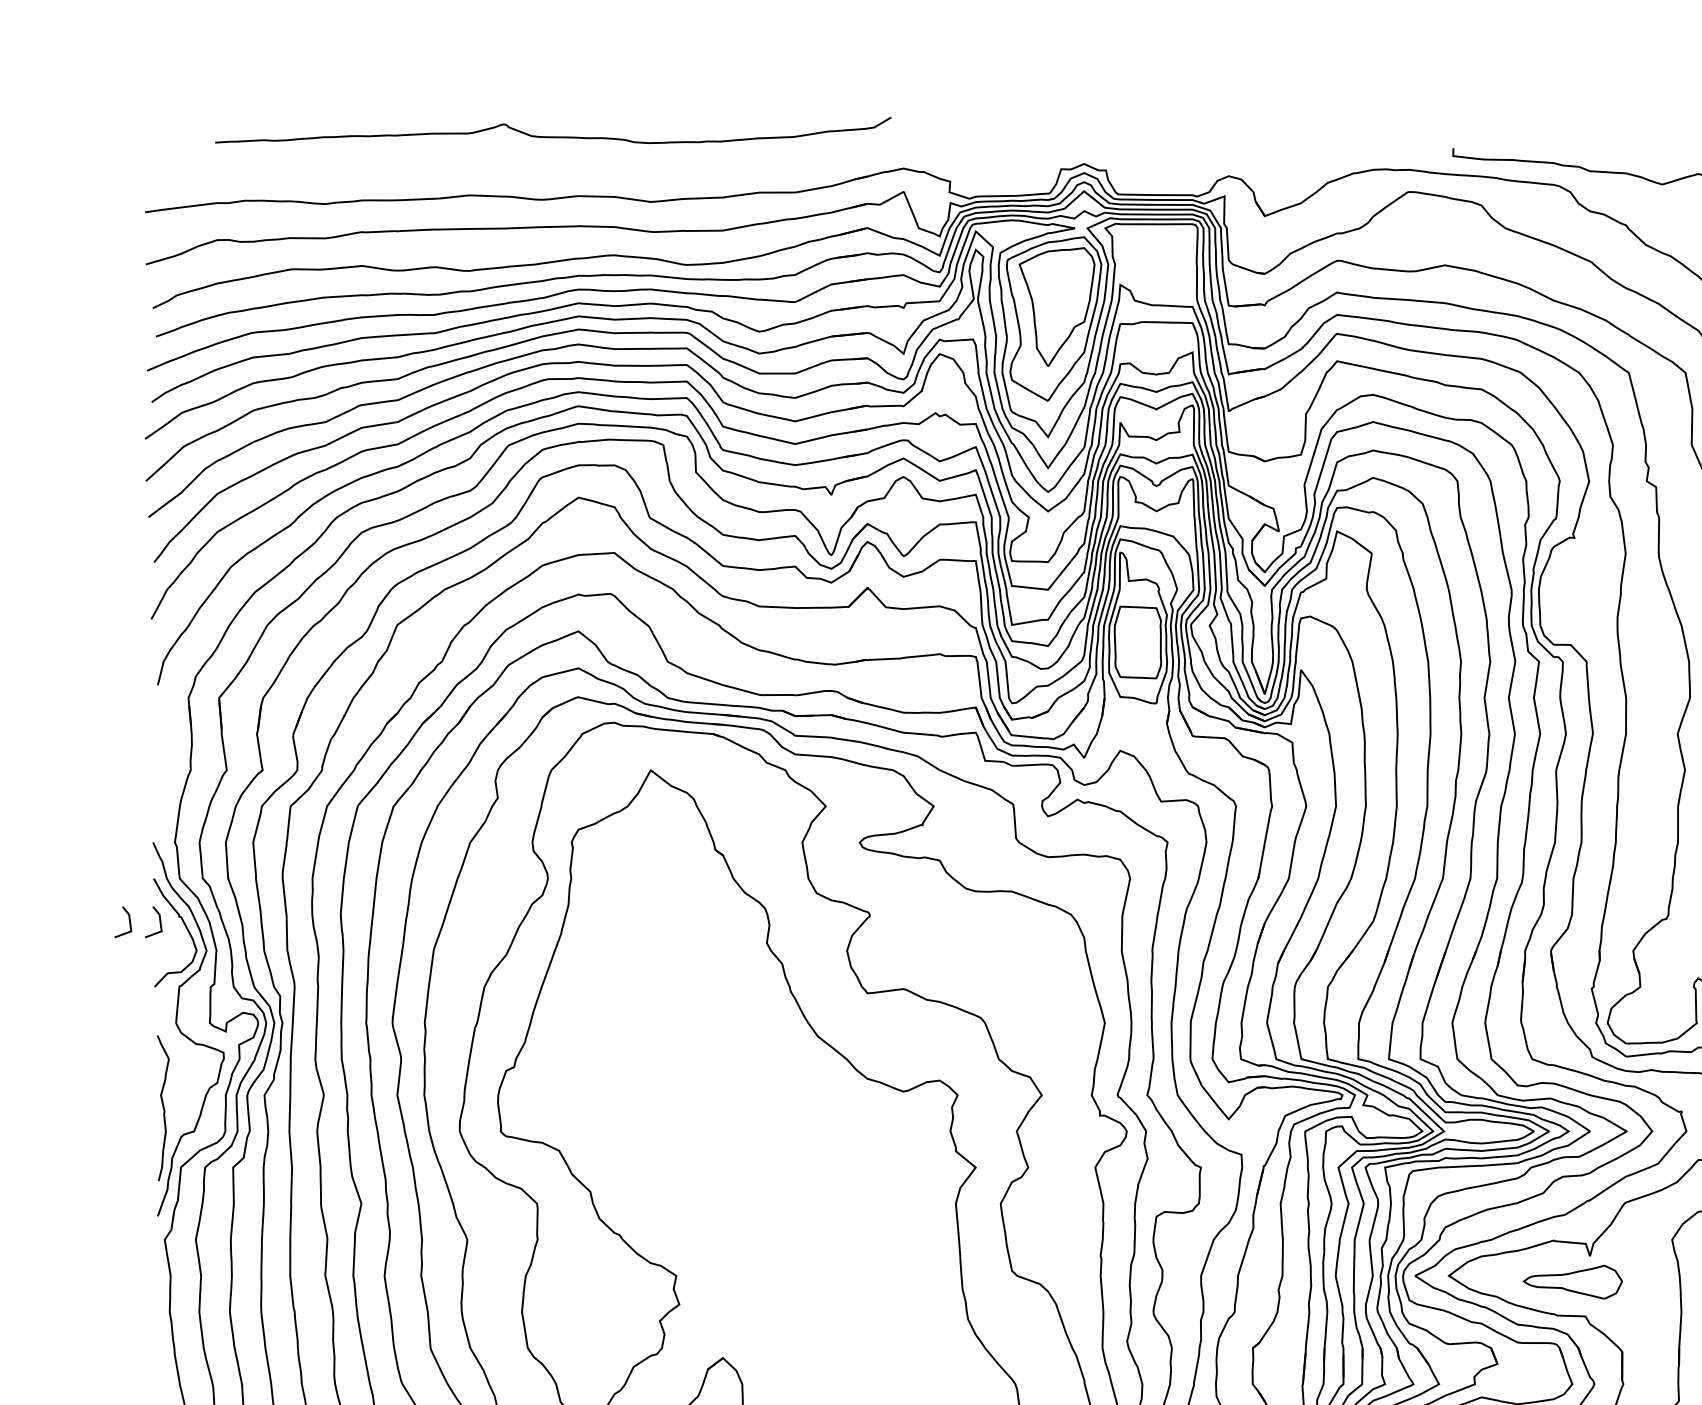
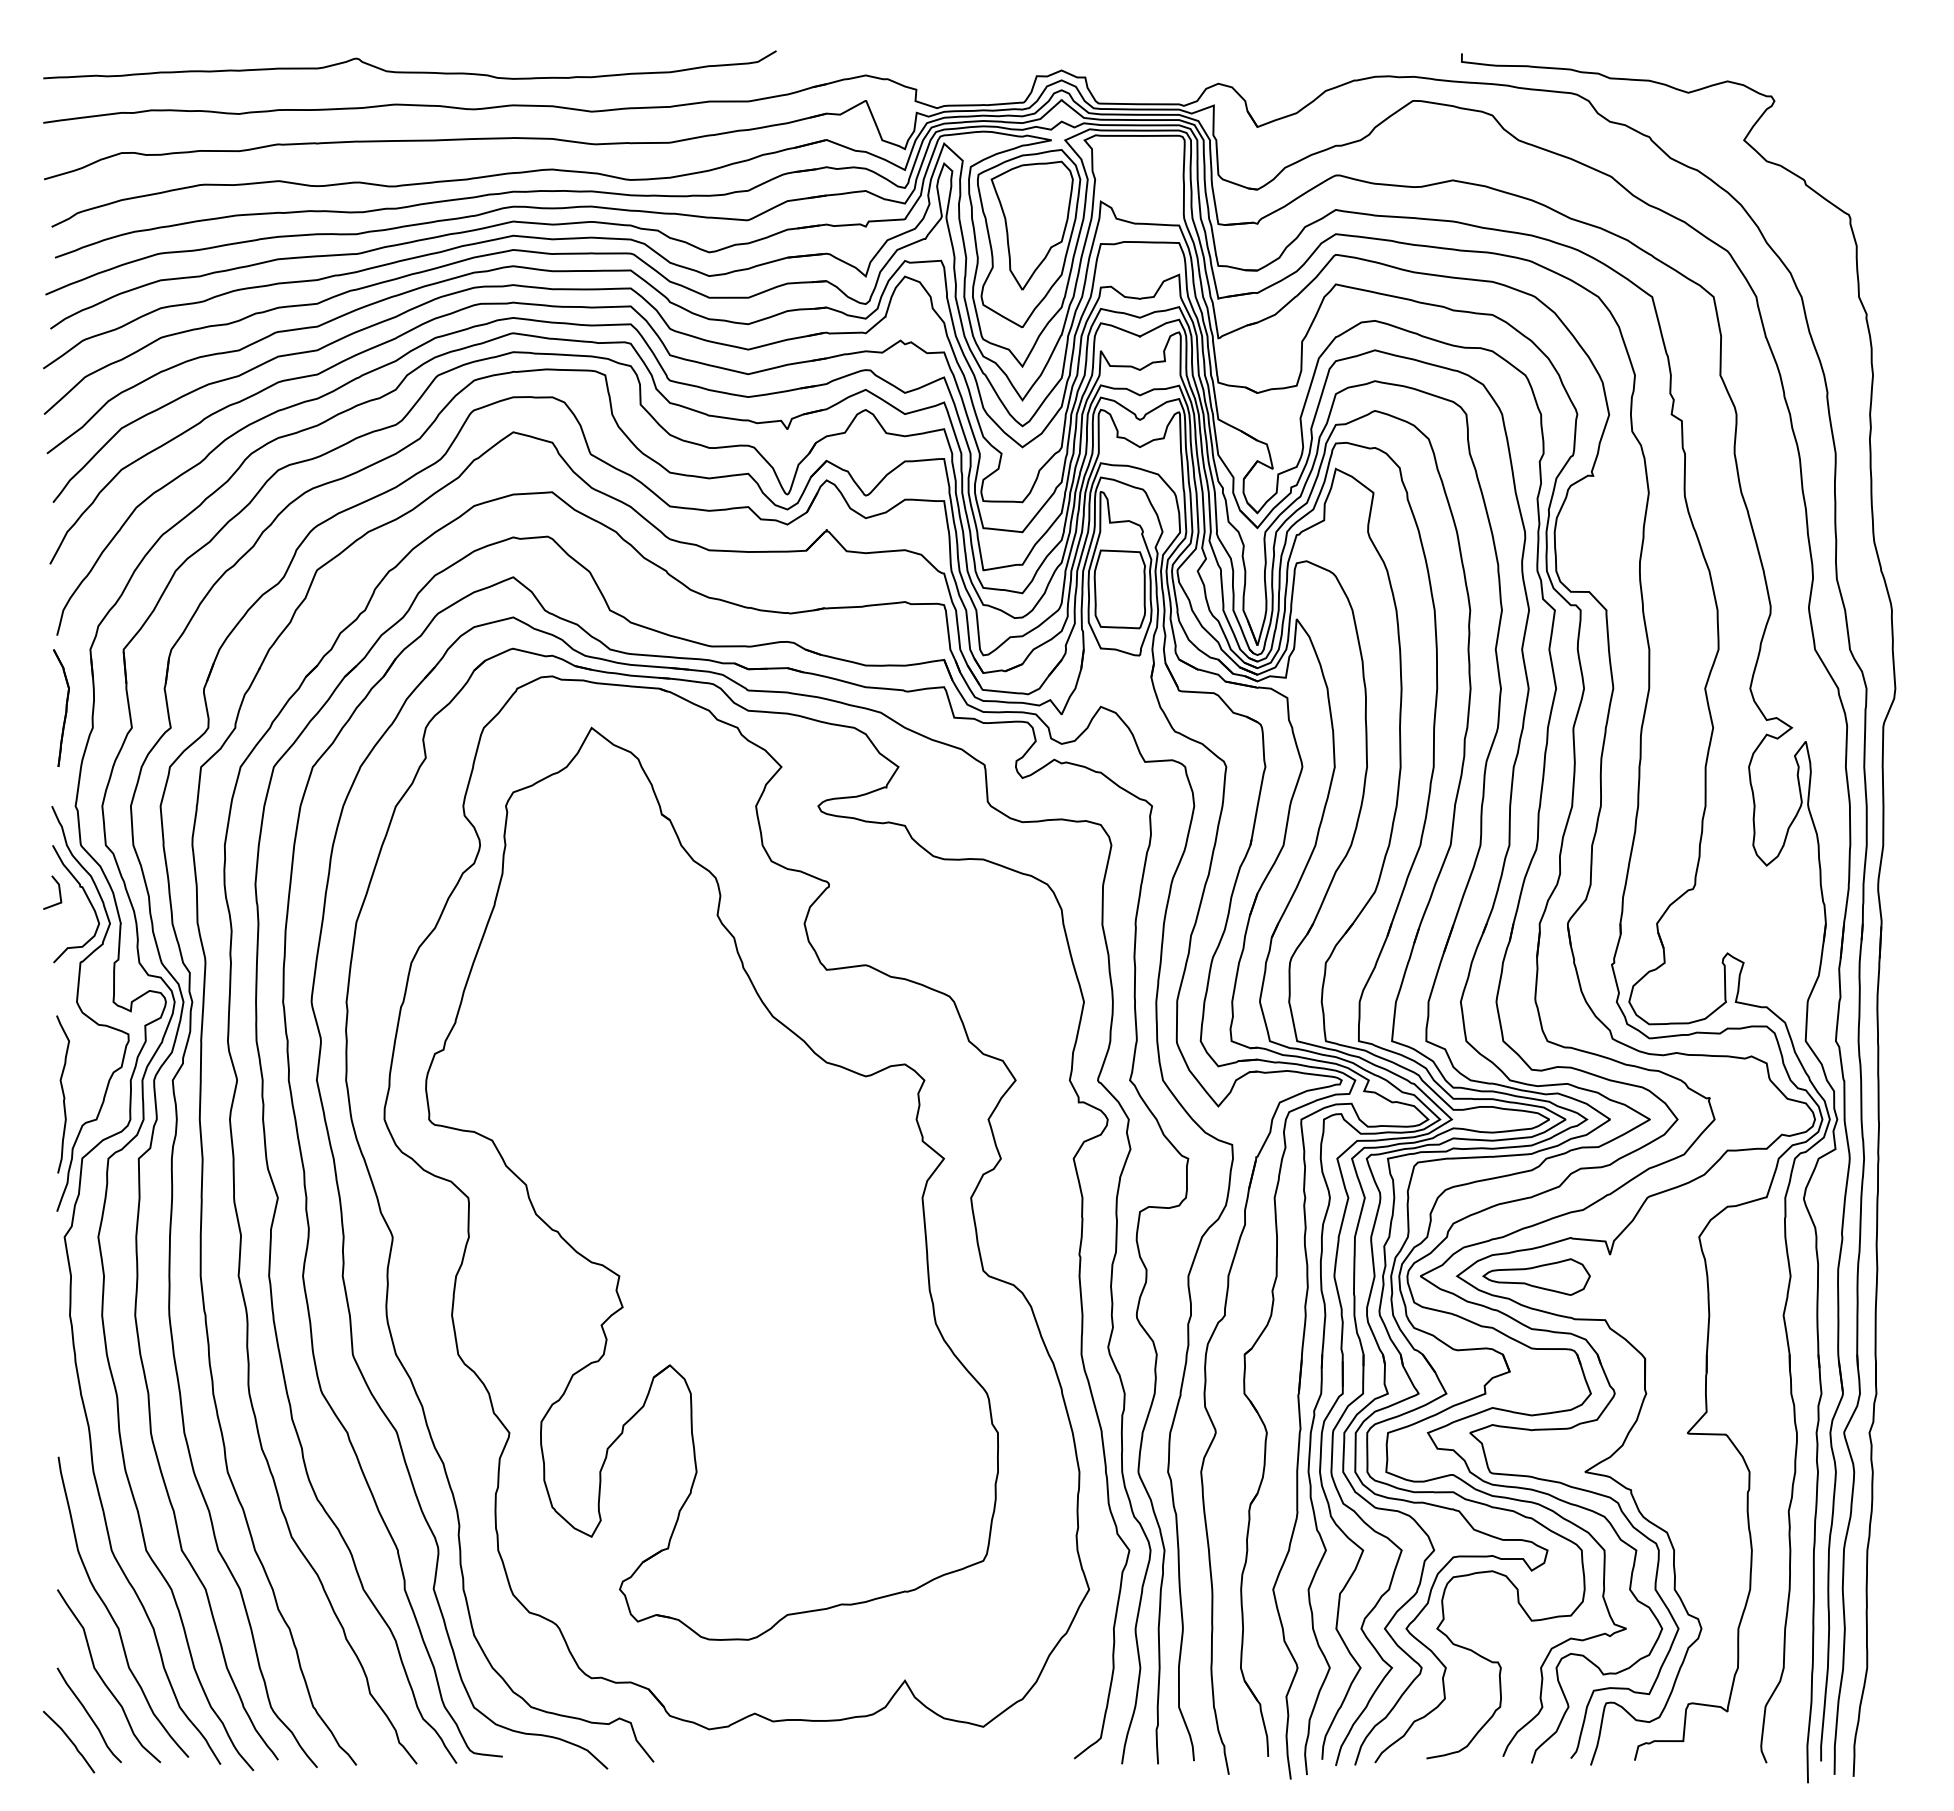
curve: (552, 136) -> (409, 71), moved
part: (161, 751) -> (61, 707), added
line: (128, 920) -> (25, 890), removed
part: (1572, 1281) -> (1536, 1276), moved

